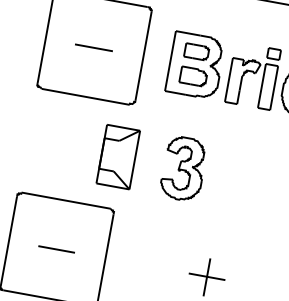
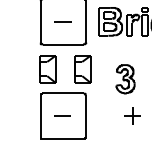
part: (41, 143) -> (47, 69), added
part: (183, 169) -> (125, 79), moved

